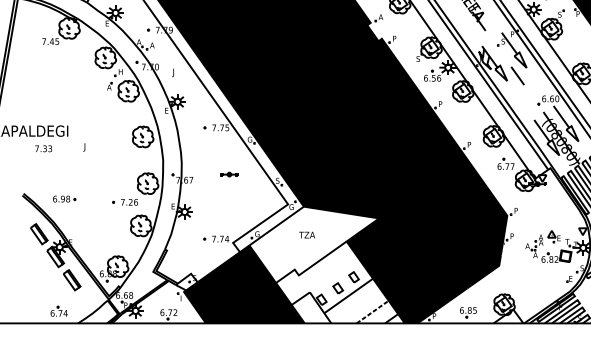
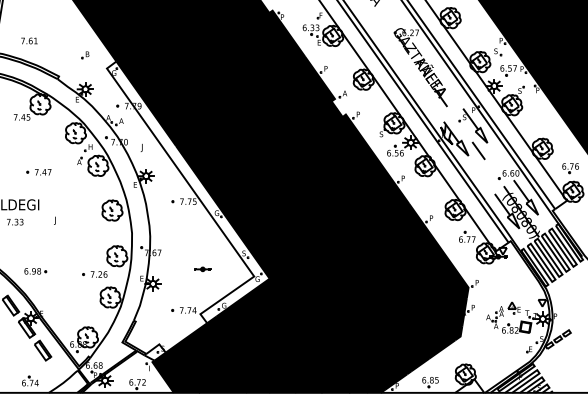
part: (67, 98) -> (38, 172), added
part: (229, 174) -> (202, 269), moved
fill: (327, 264) -> (292, 335), added

